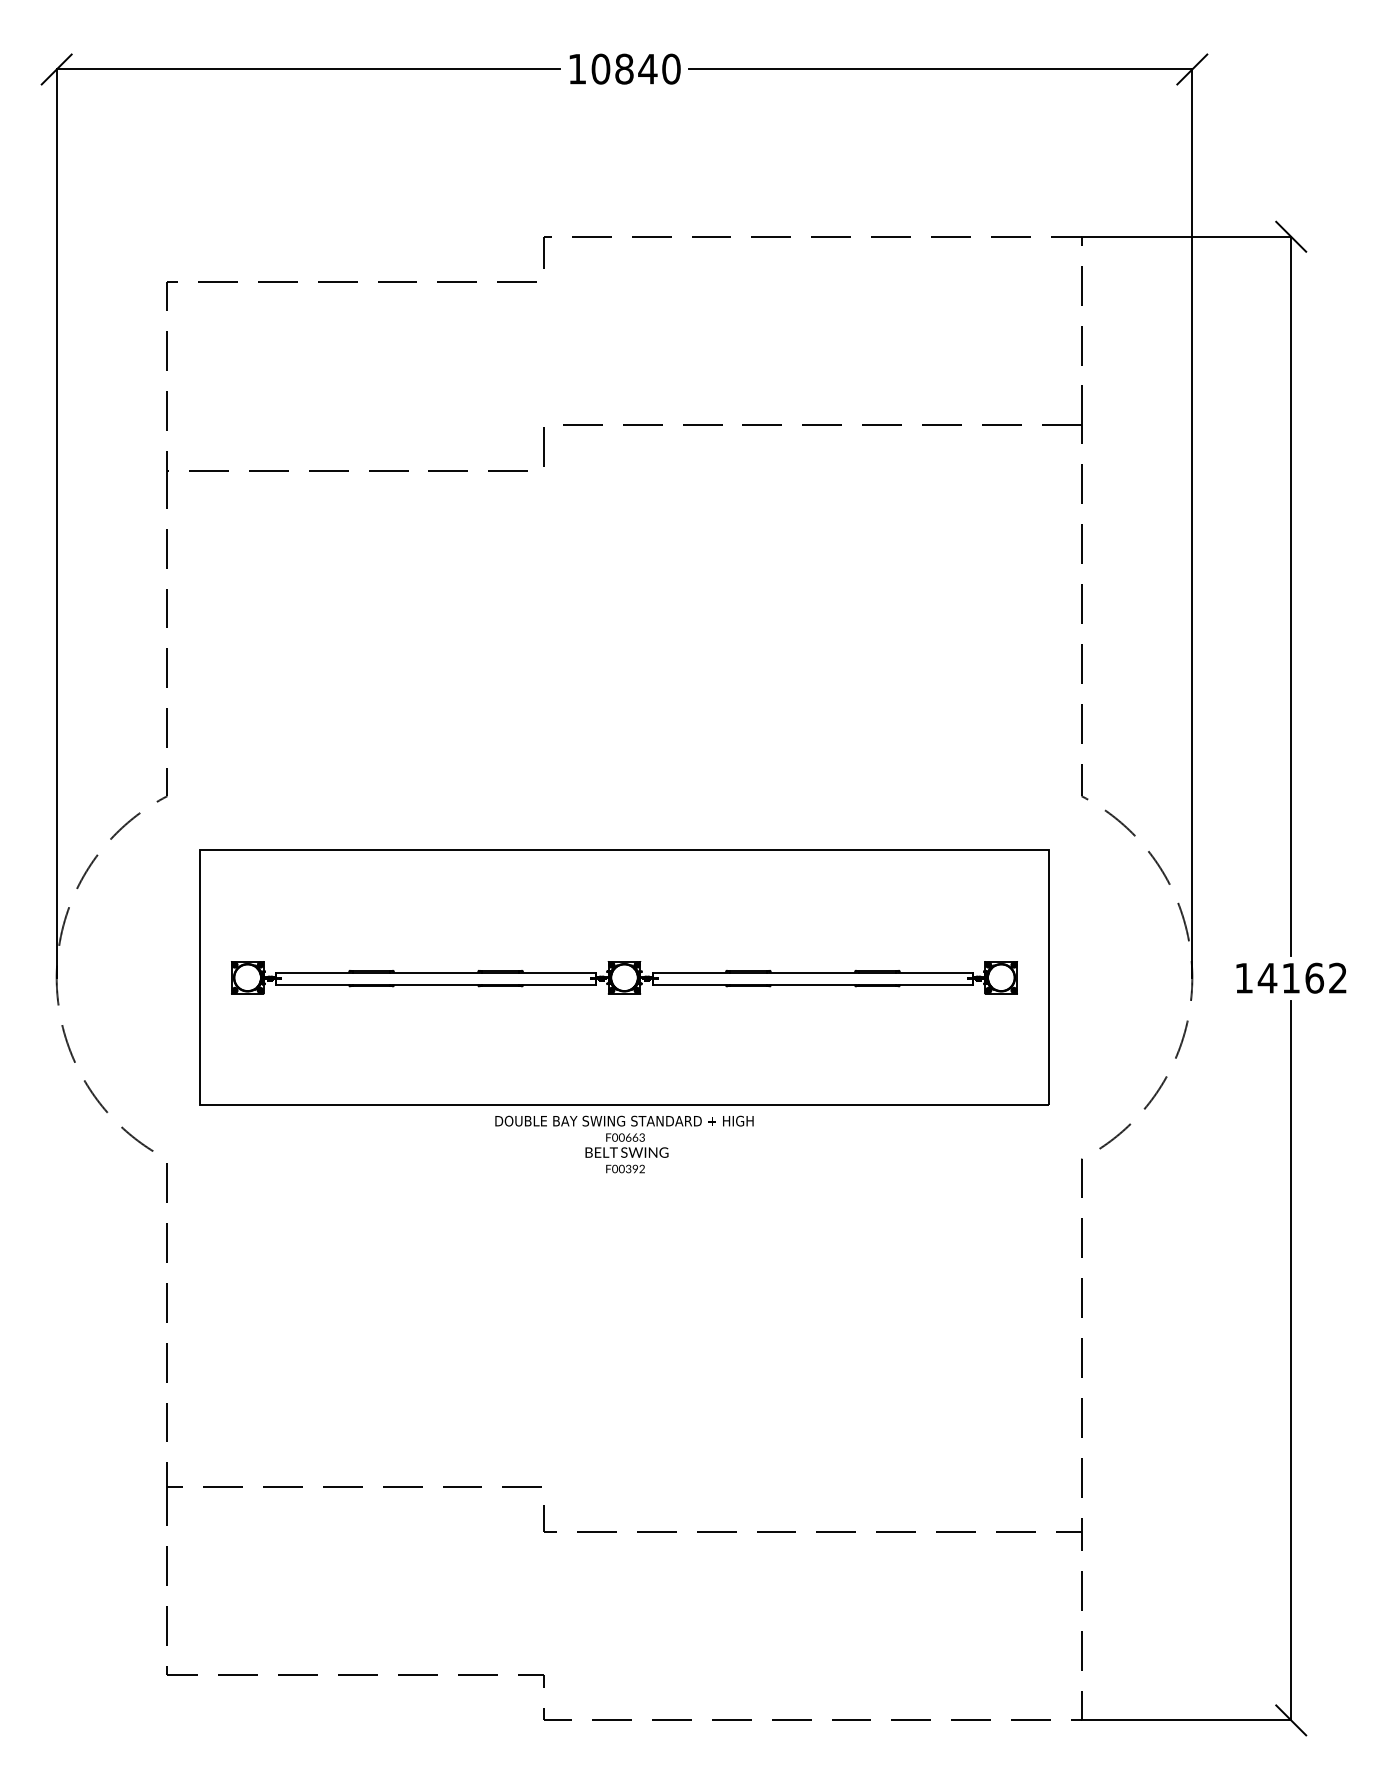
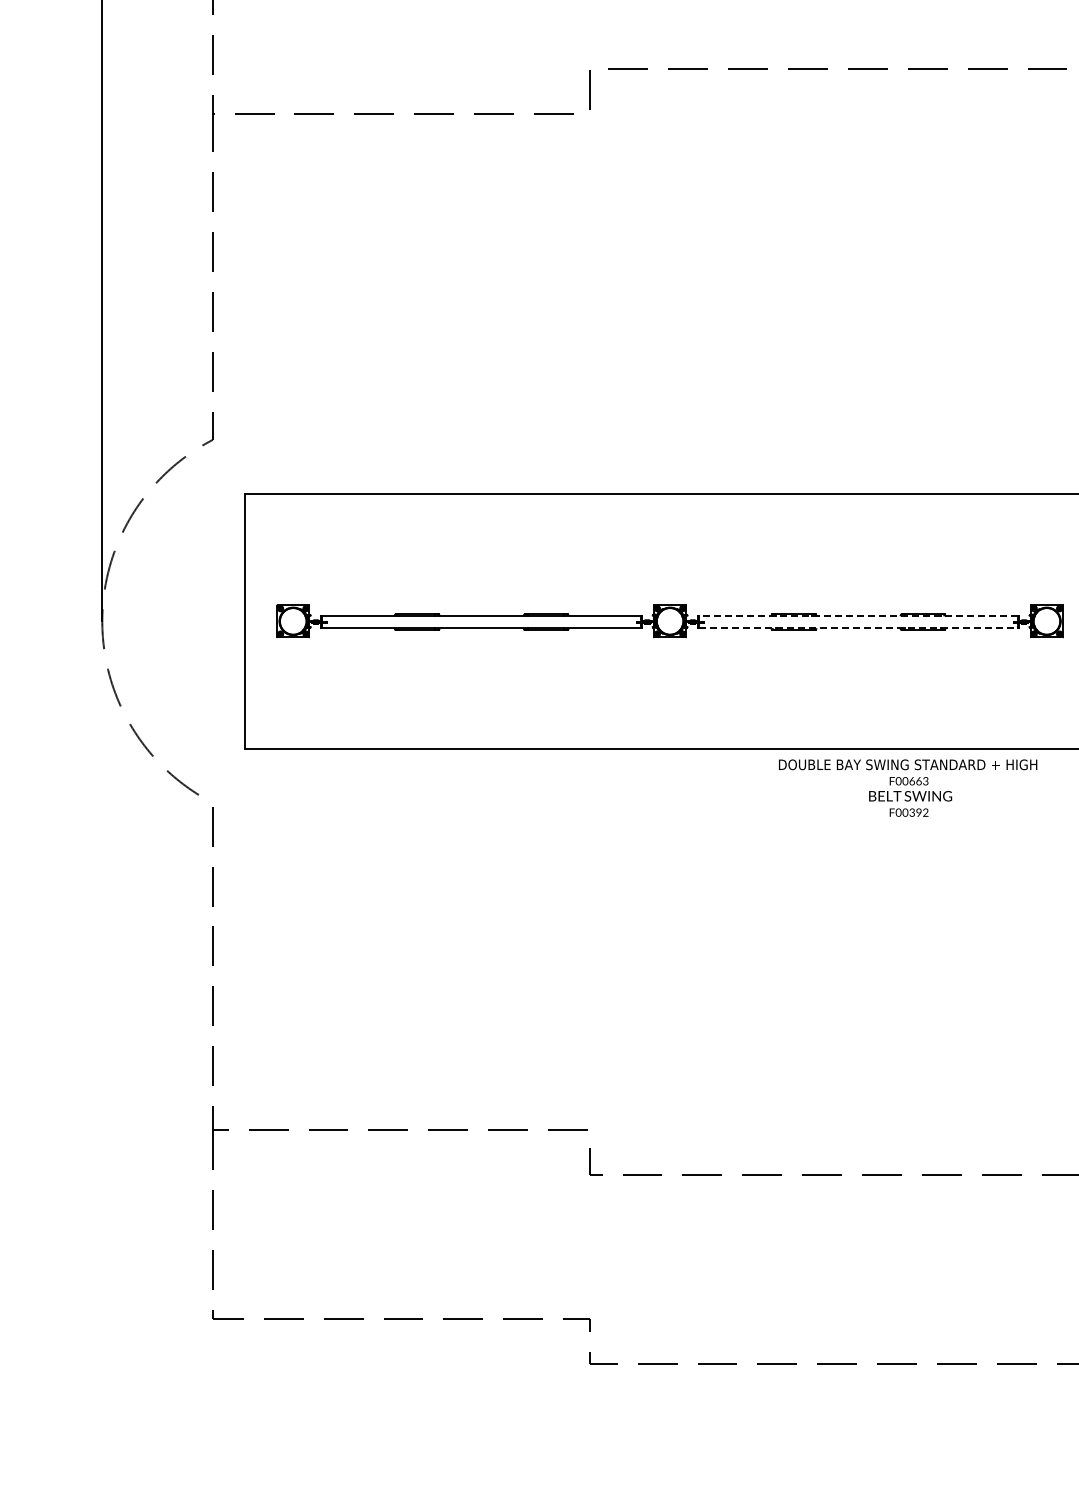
line: (812, 972) -> (858, 616), solid -> dashed
line: (812, 984) -> (858, 628), solid -> dashed
text: (624, 1144) -> (908, 788), moved

